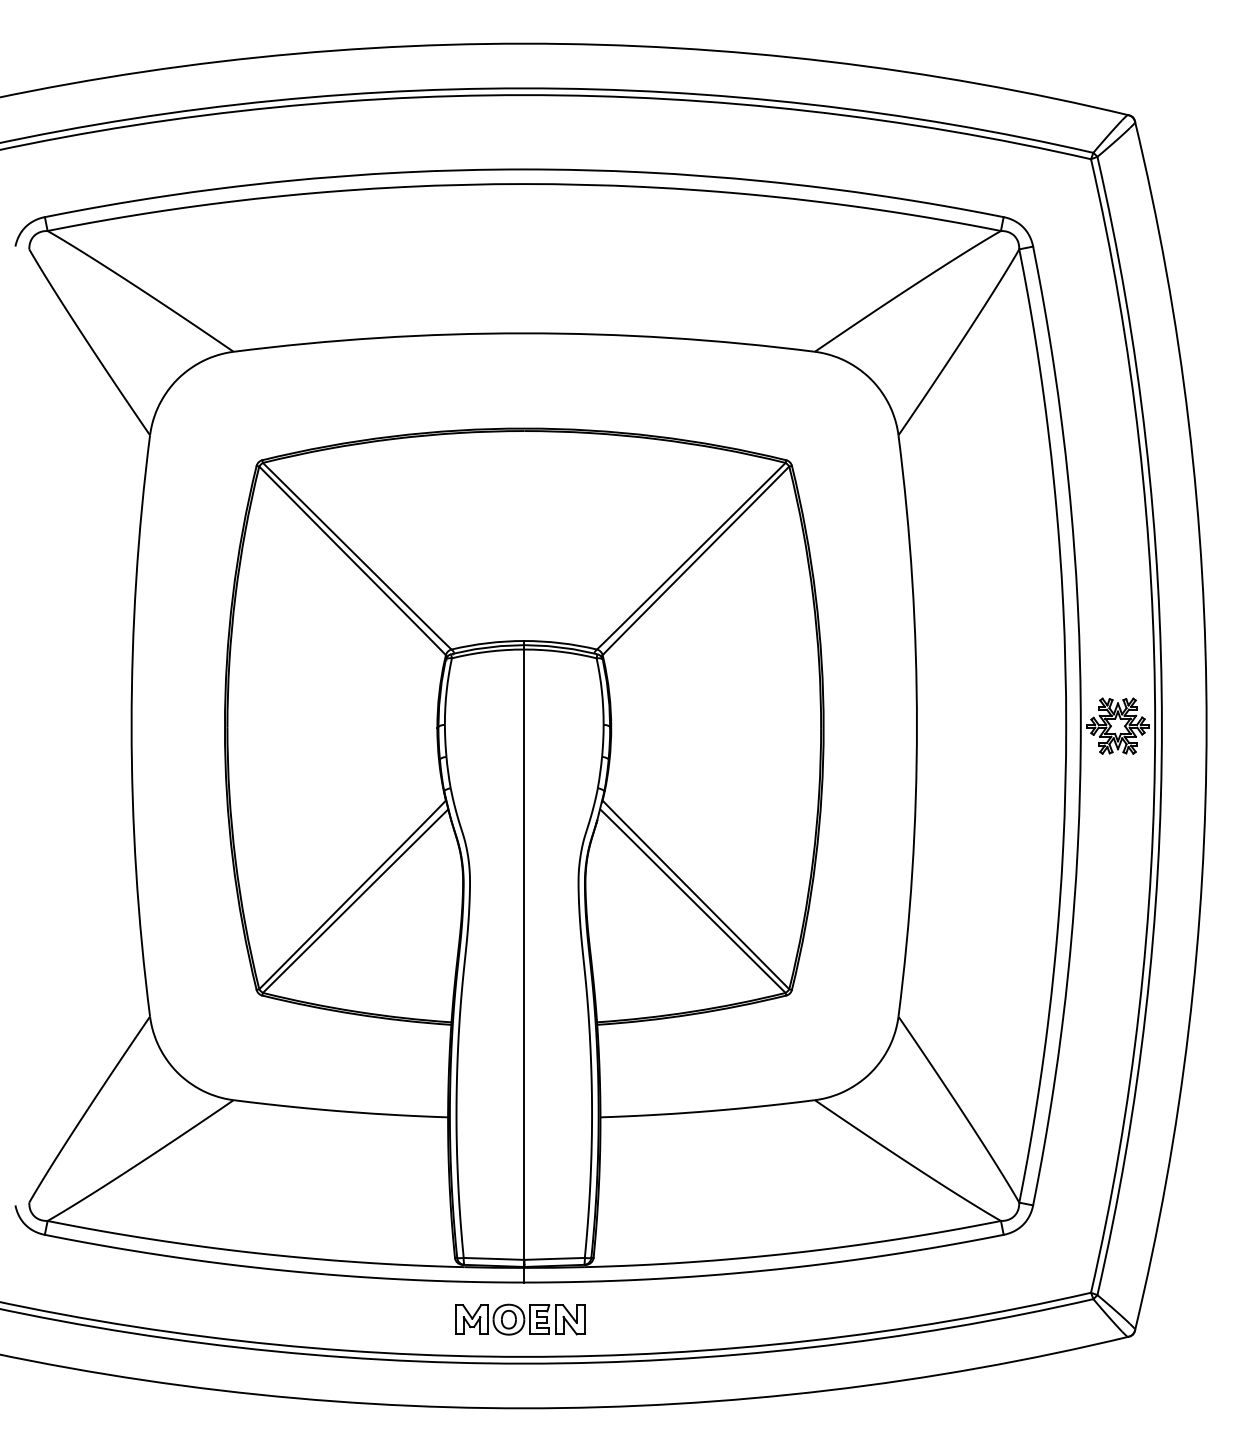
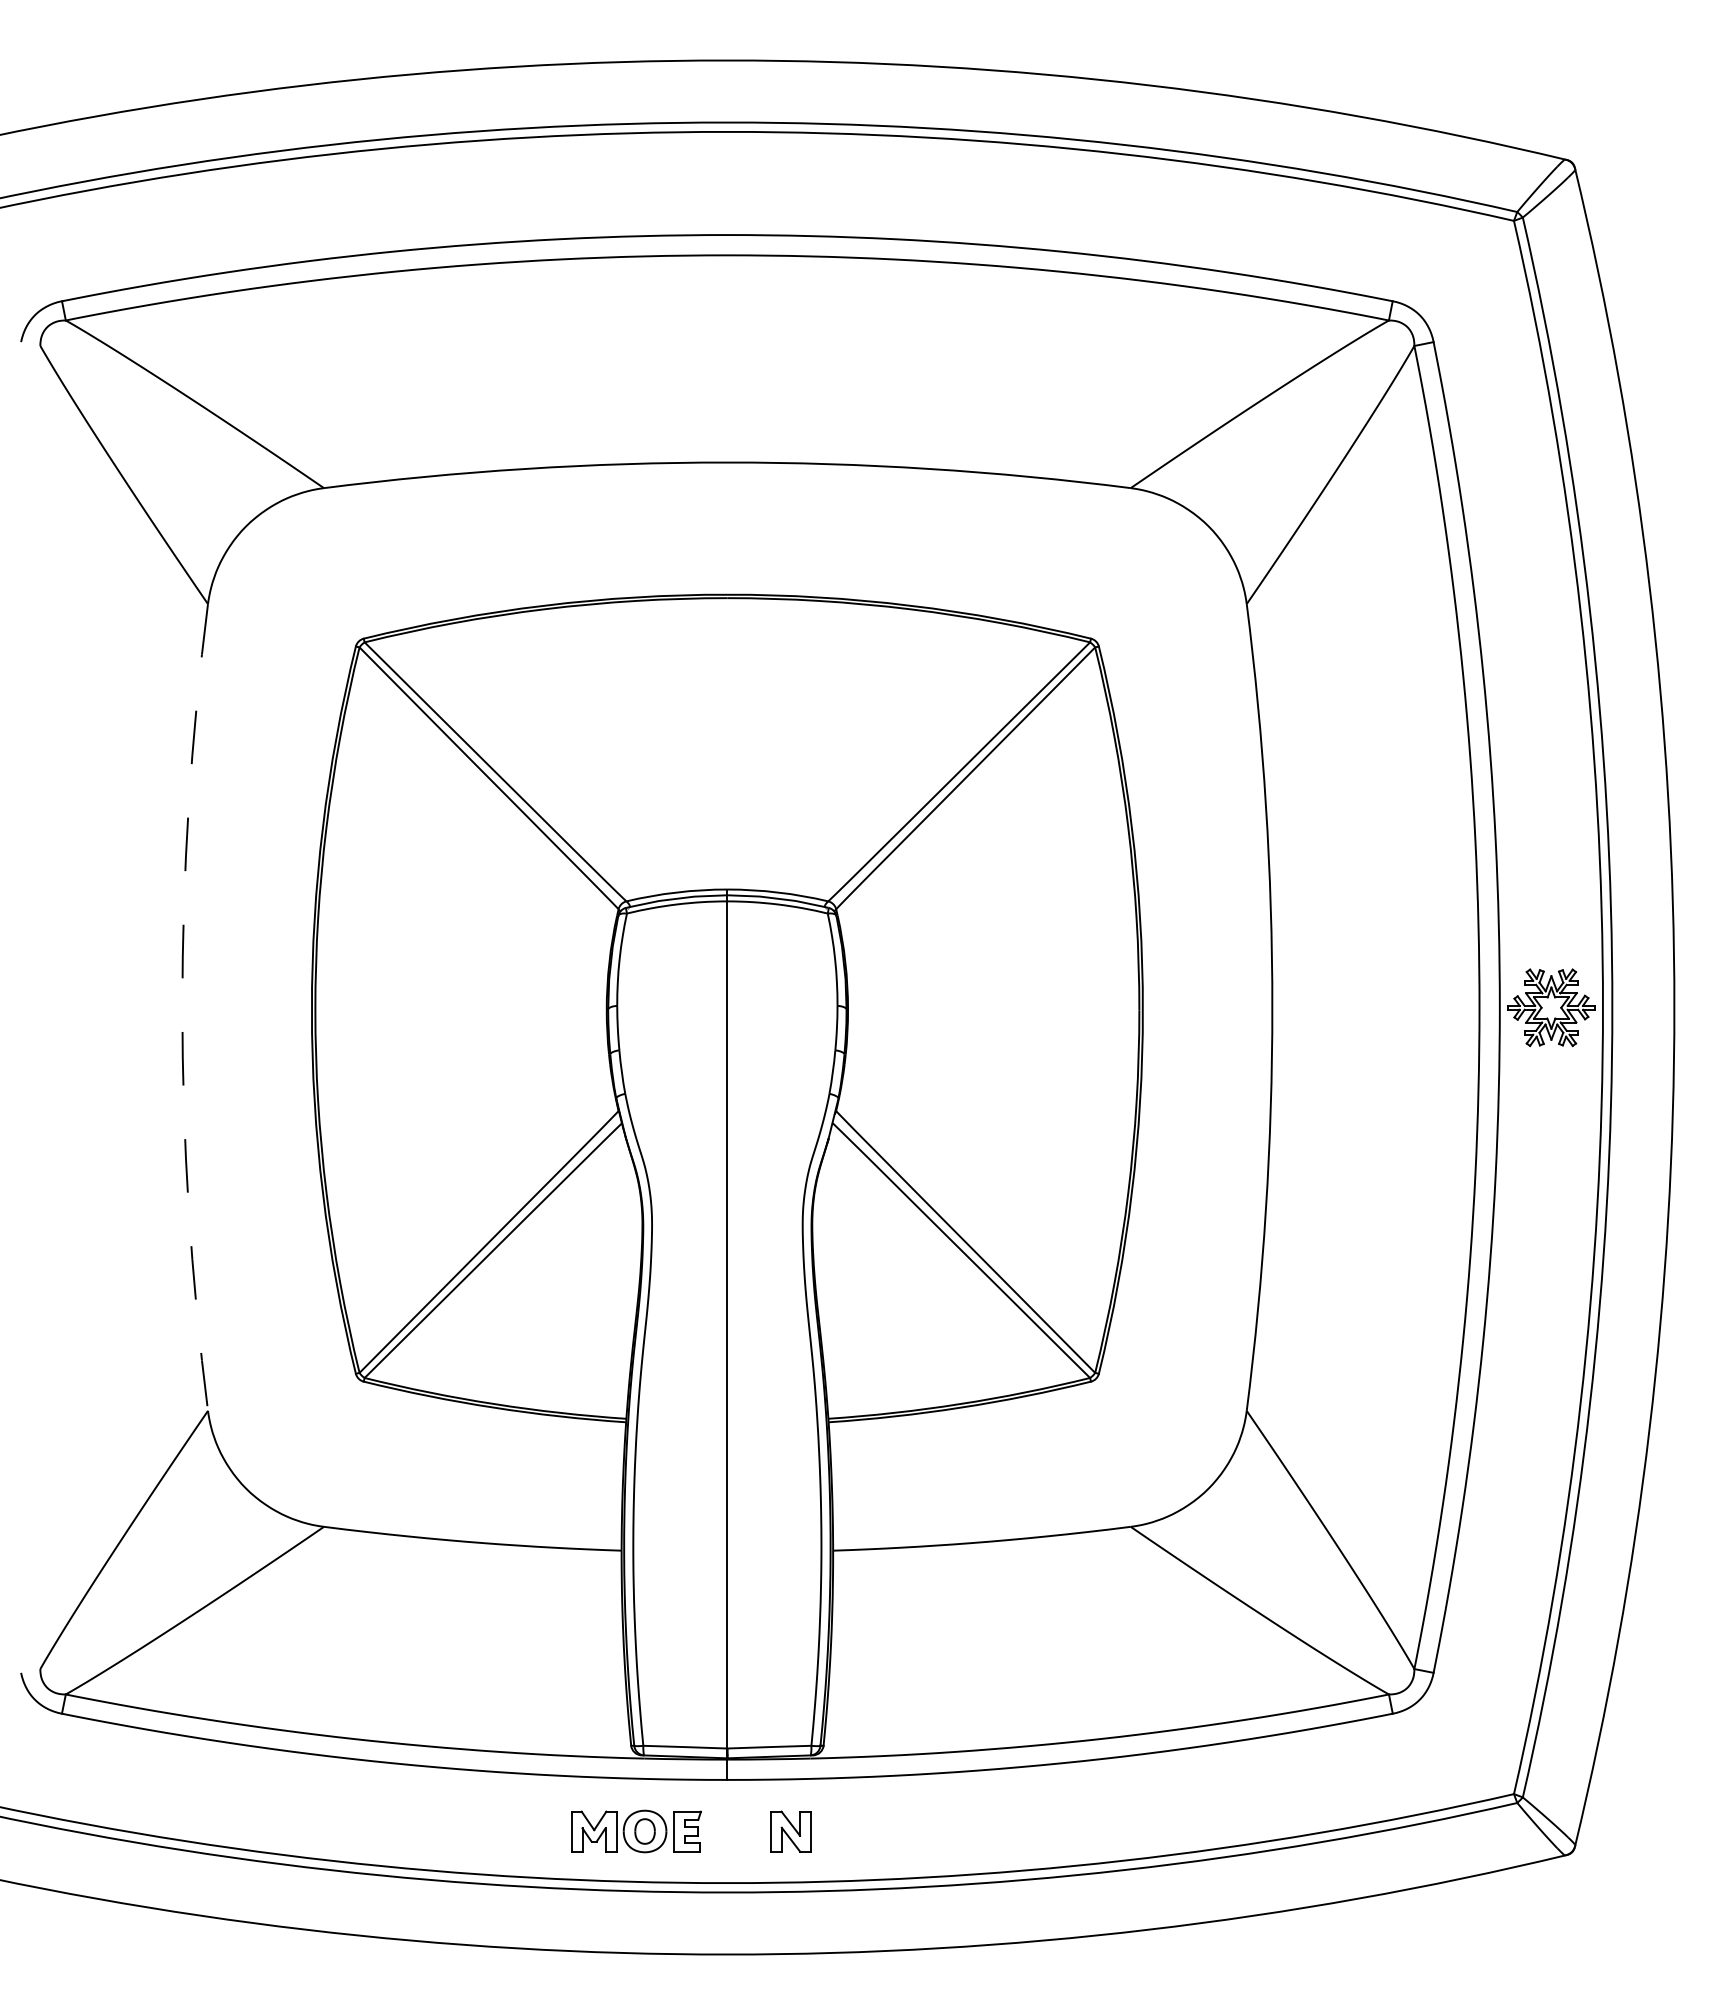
arc: (131, 726) -> (182, 1007), solid -> dashed
part: (502, 1319) -> (636, 1831), moved

